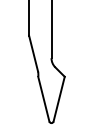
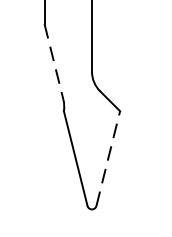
line: (33, 54) -> (53, 63), solid -> dashed
line: (59, 98) -> (108, 157), solid -> dashed

